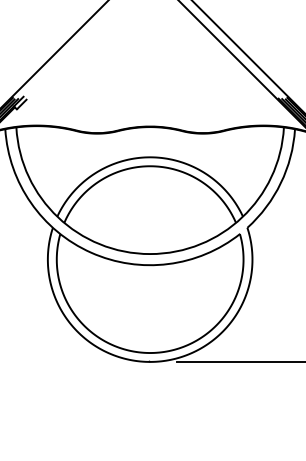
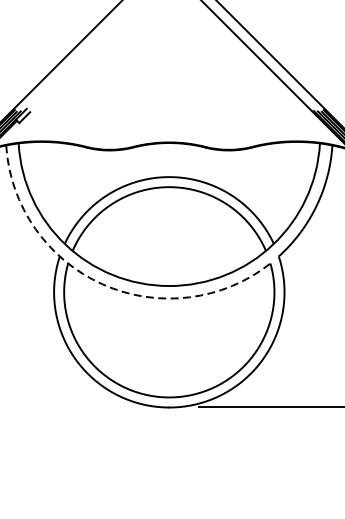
arc: (91, 252) -> (103, 284), solid -> dashed

